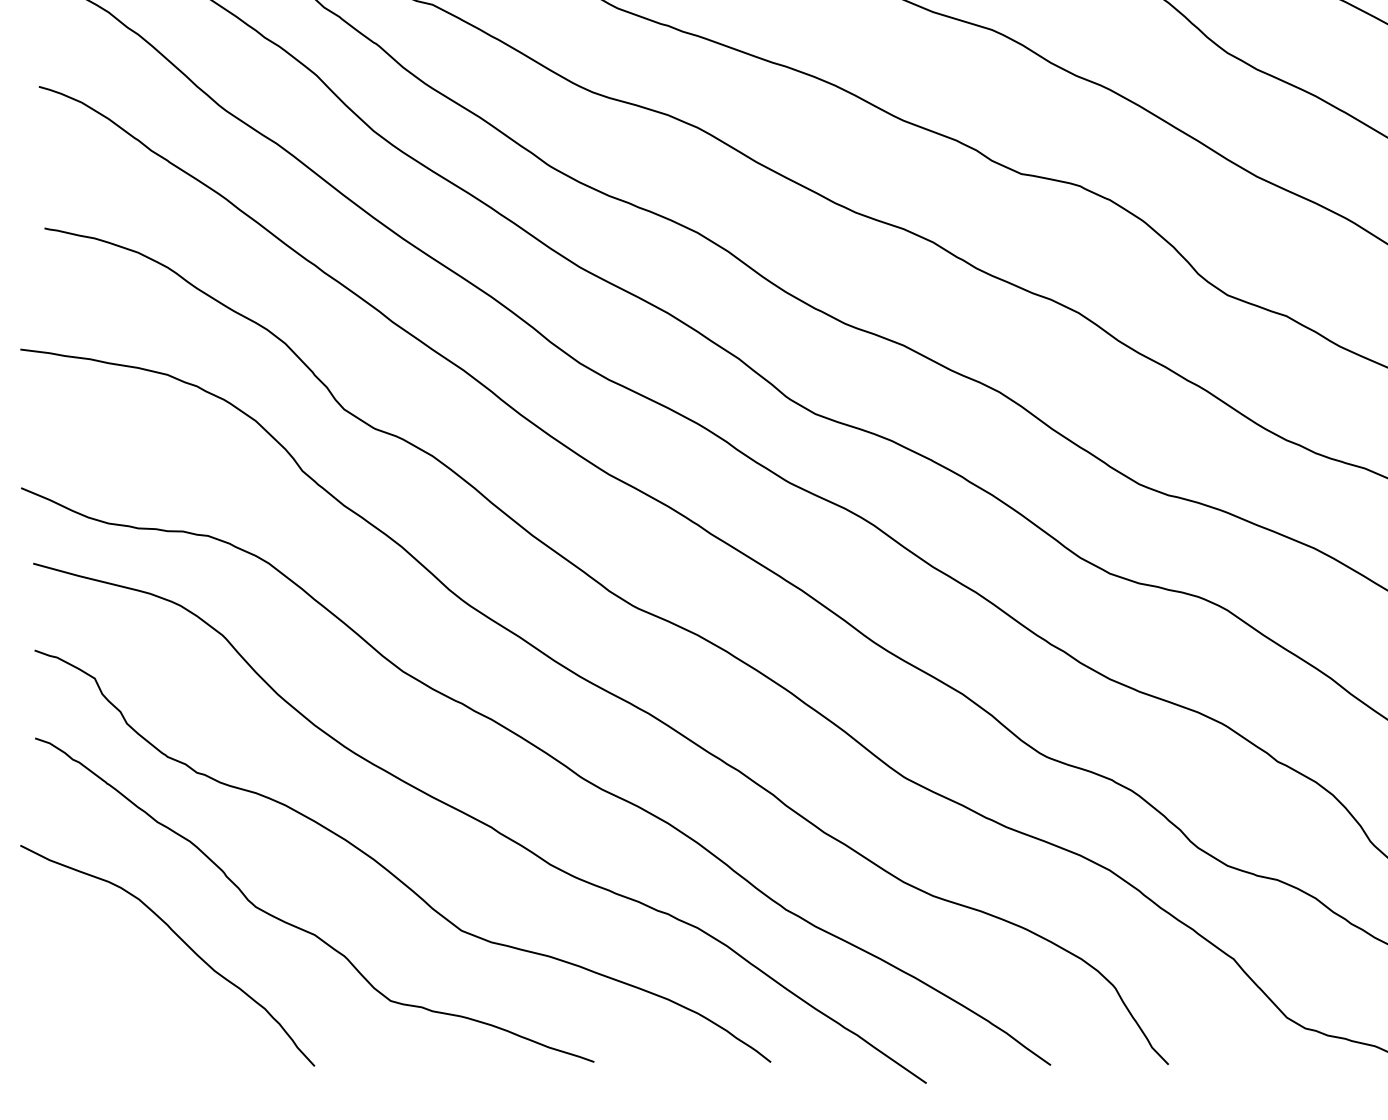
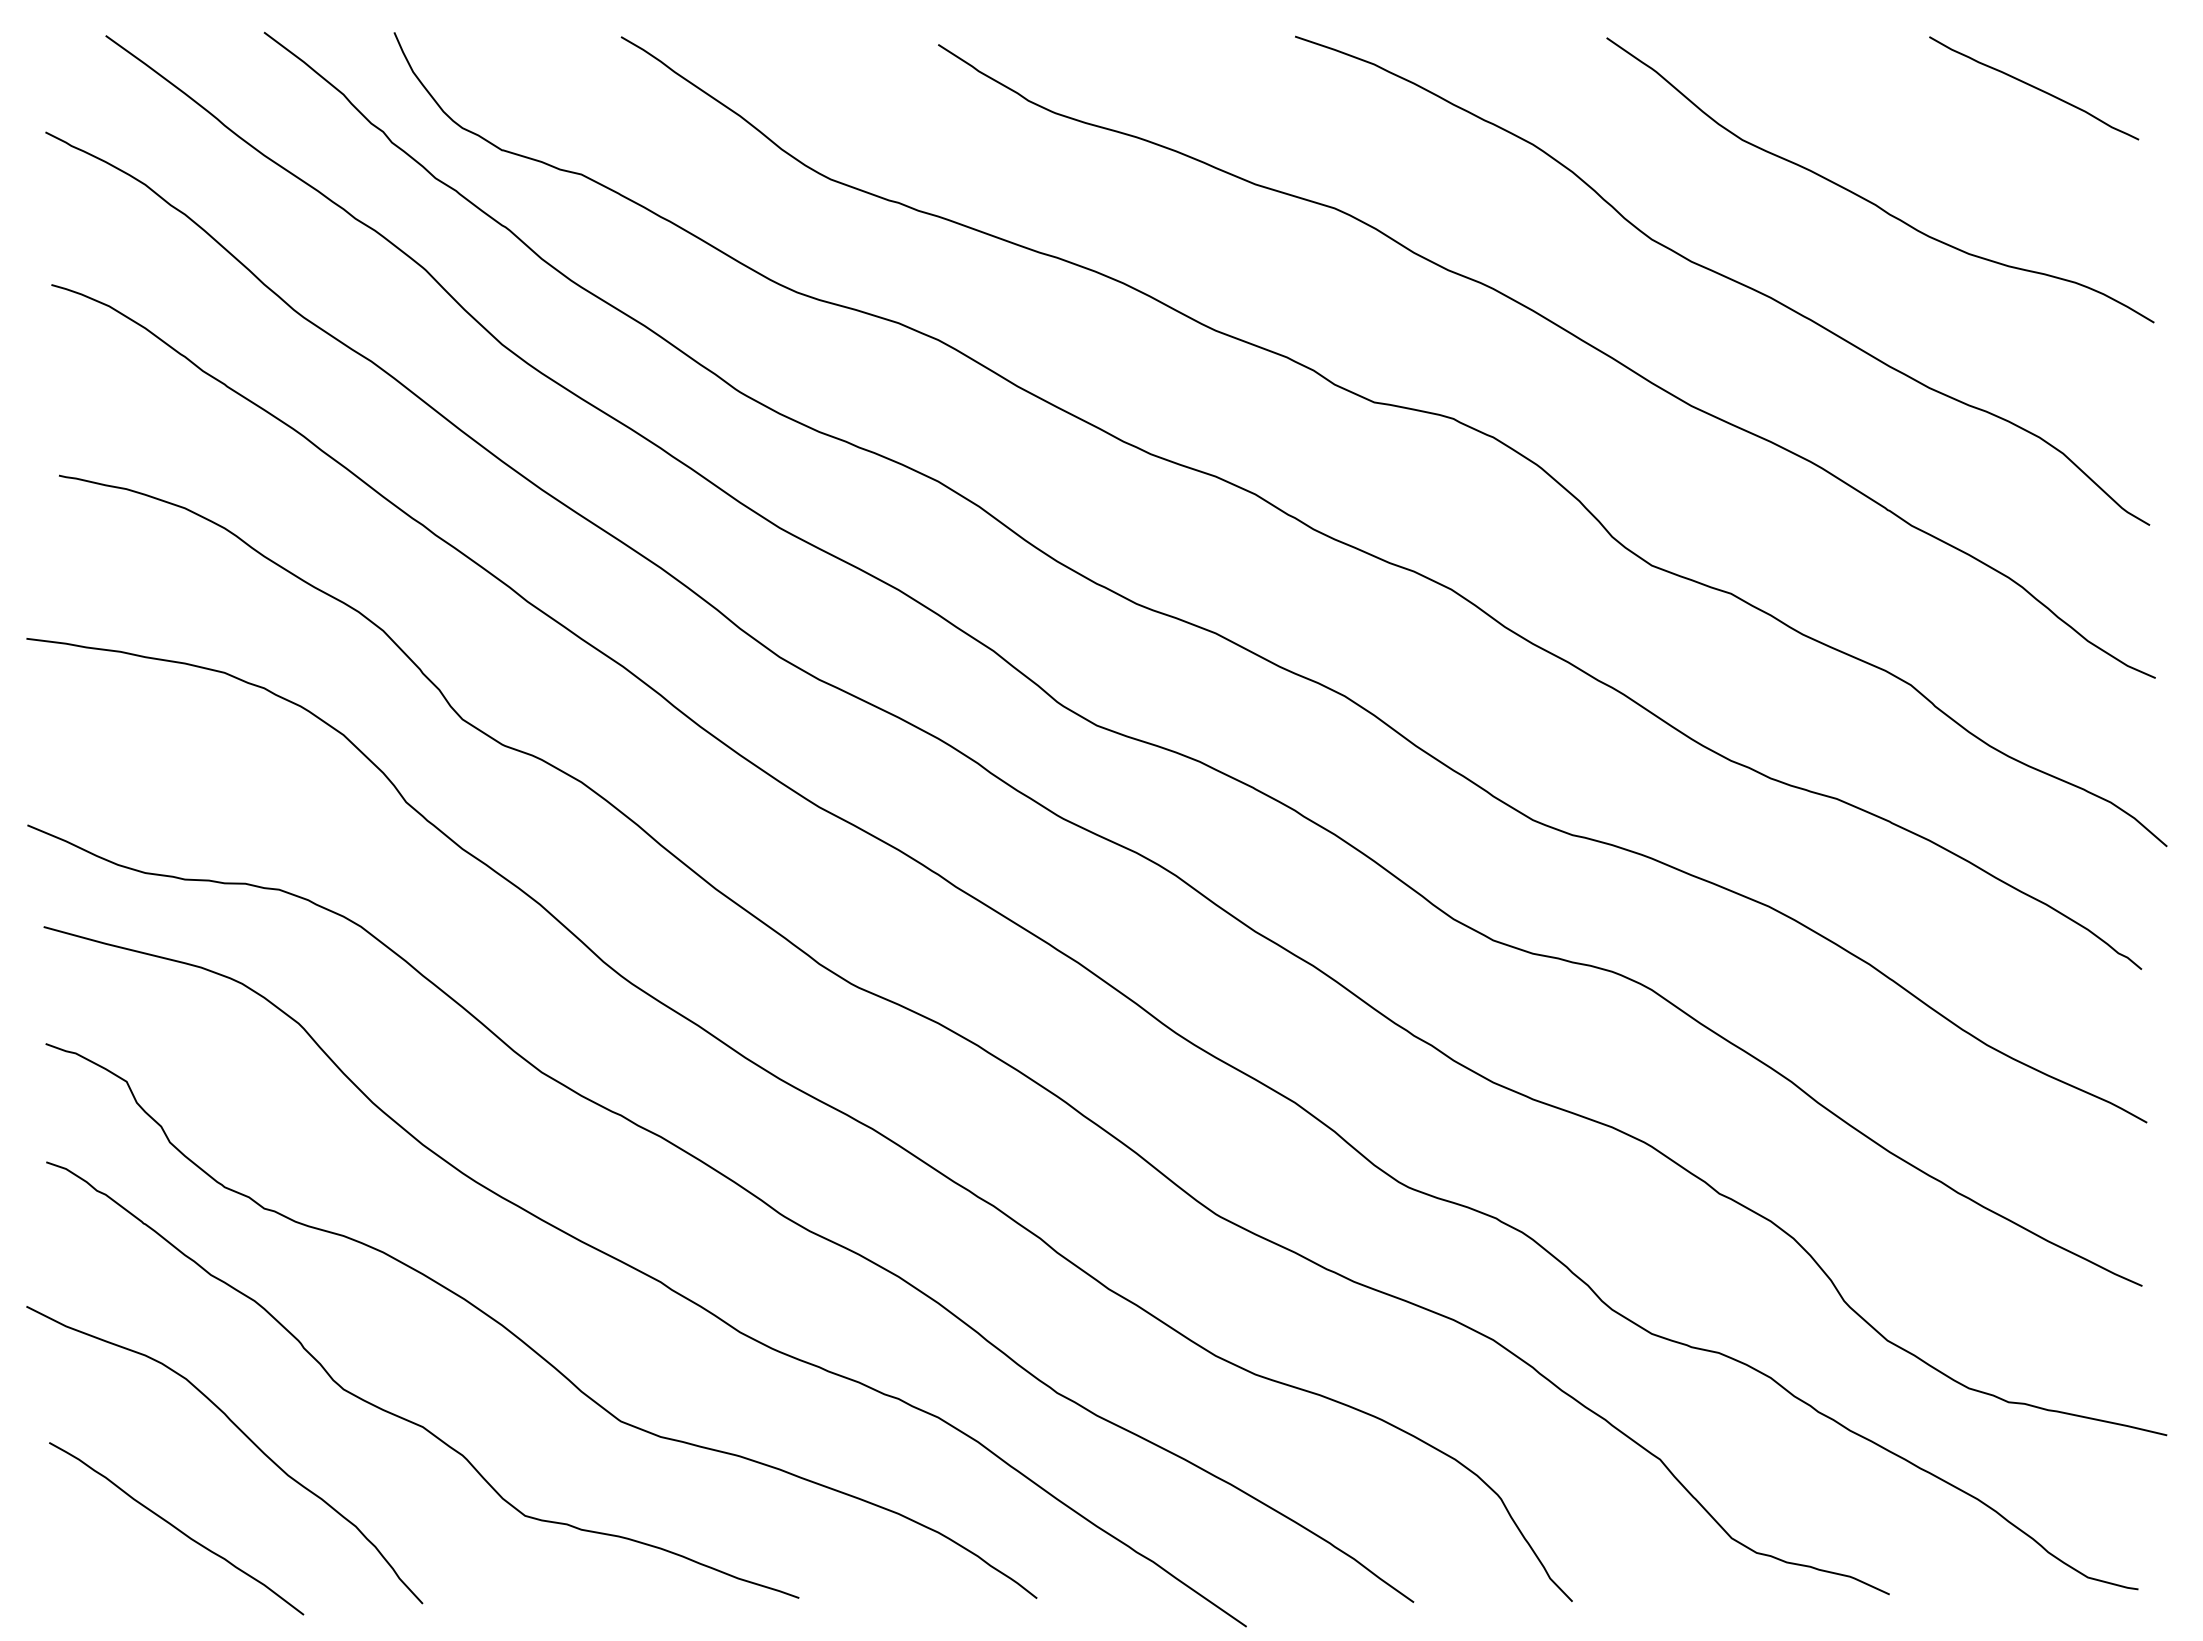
curve: (131, 1010) -> (176, 1528), added

